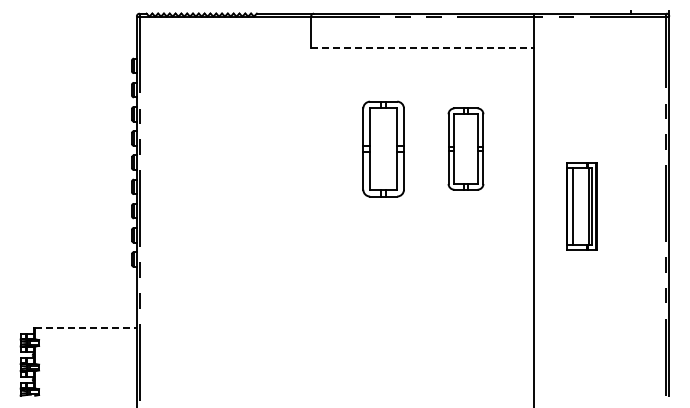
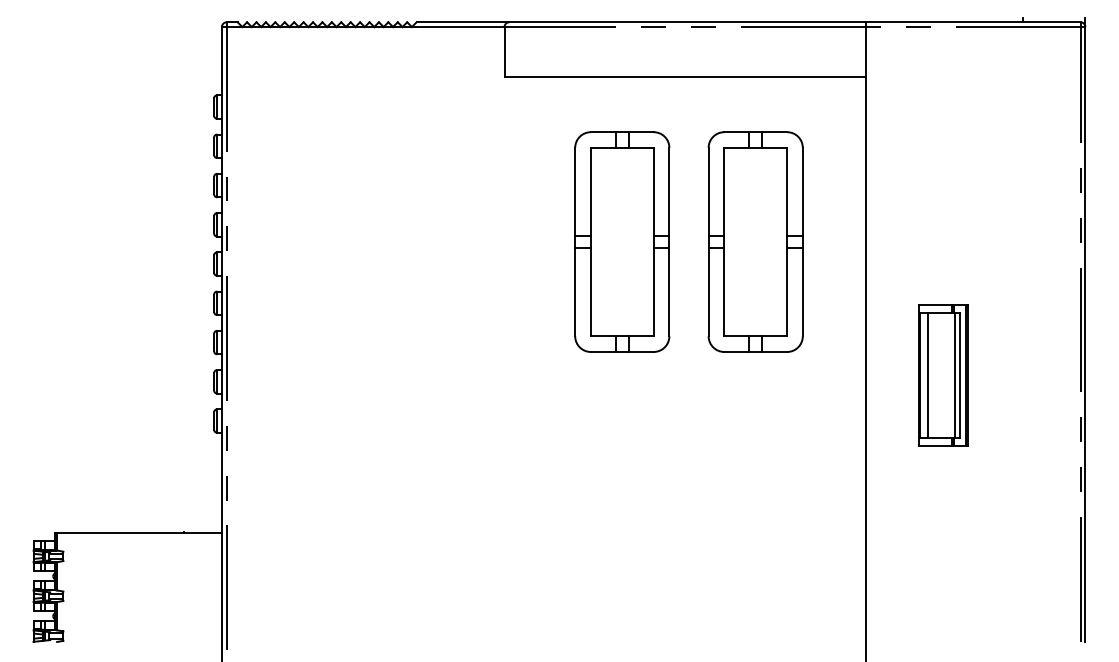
line: (422, 47) -> (685, 77), dashed -> solid
part: (383, 148) -> (621, 240), size x1.43
part: (465, 148) -> (754, 240), size x1.67
part: (581, 206) -> (943, 375), moved
line: (86, 328) -> (140, 532), dashed -> solid

